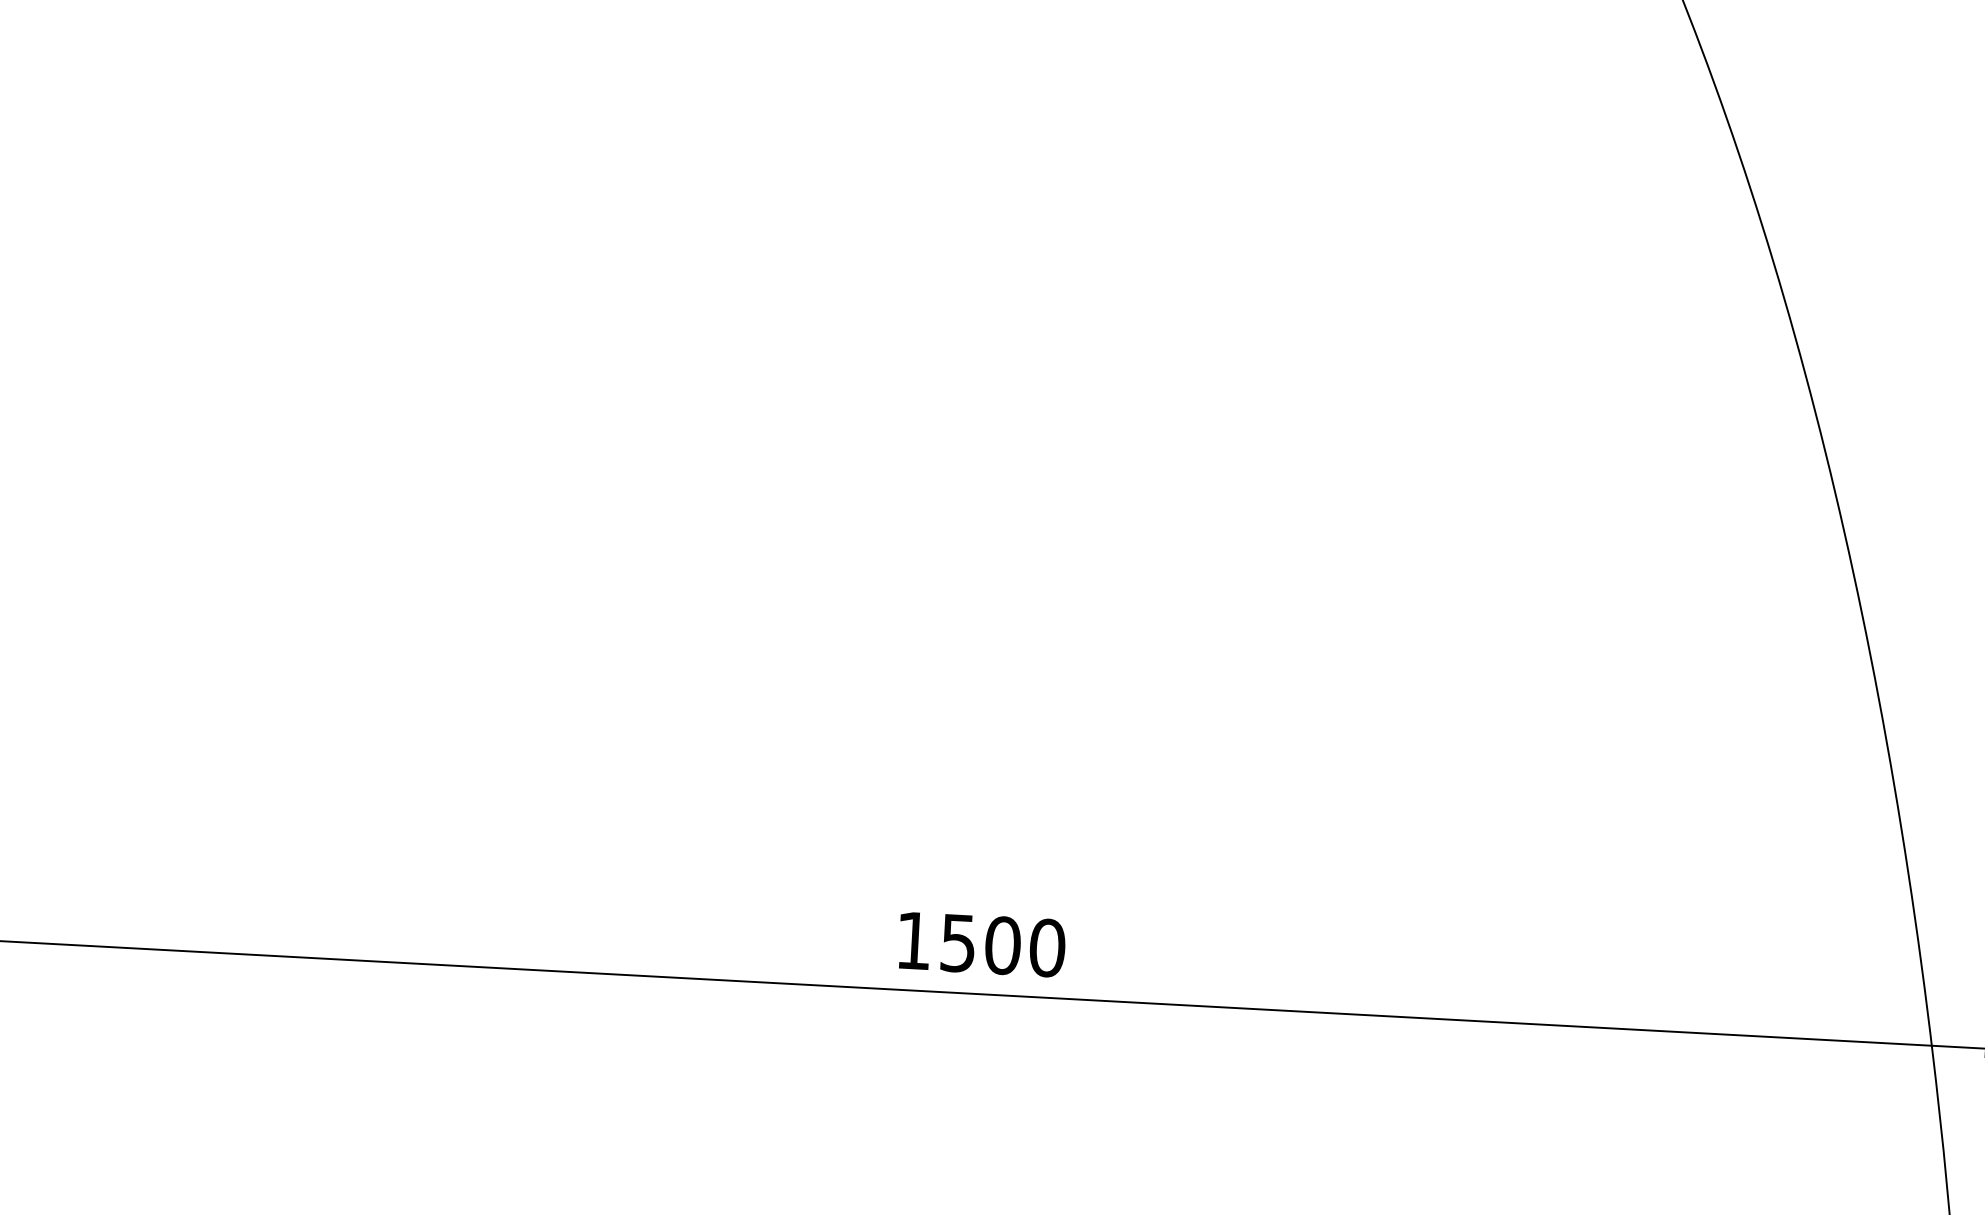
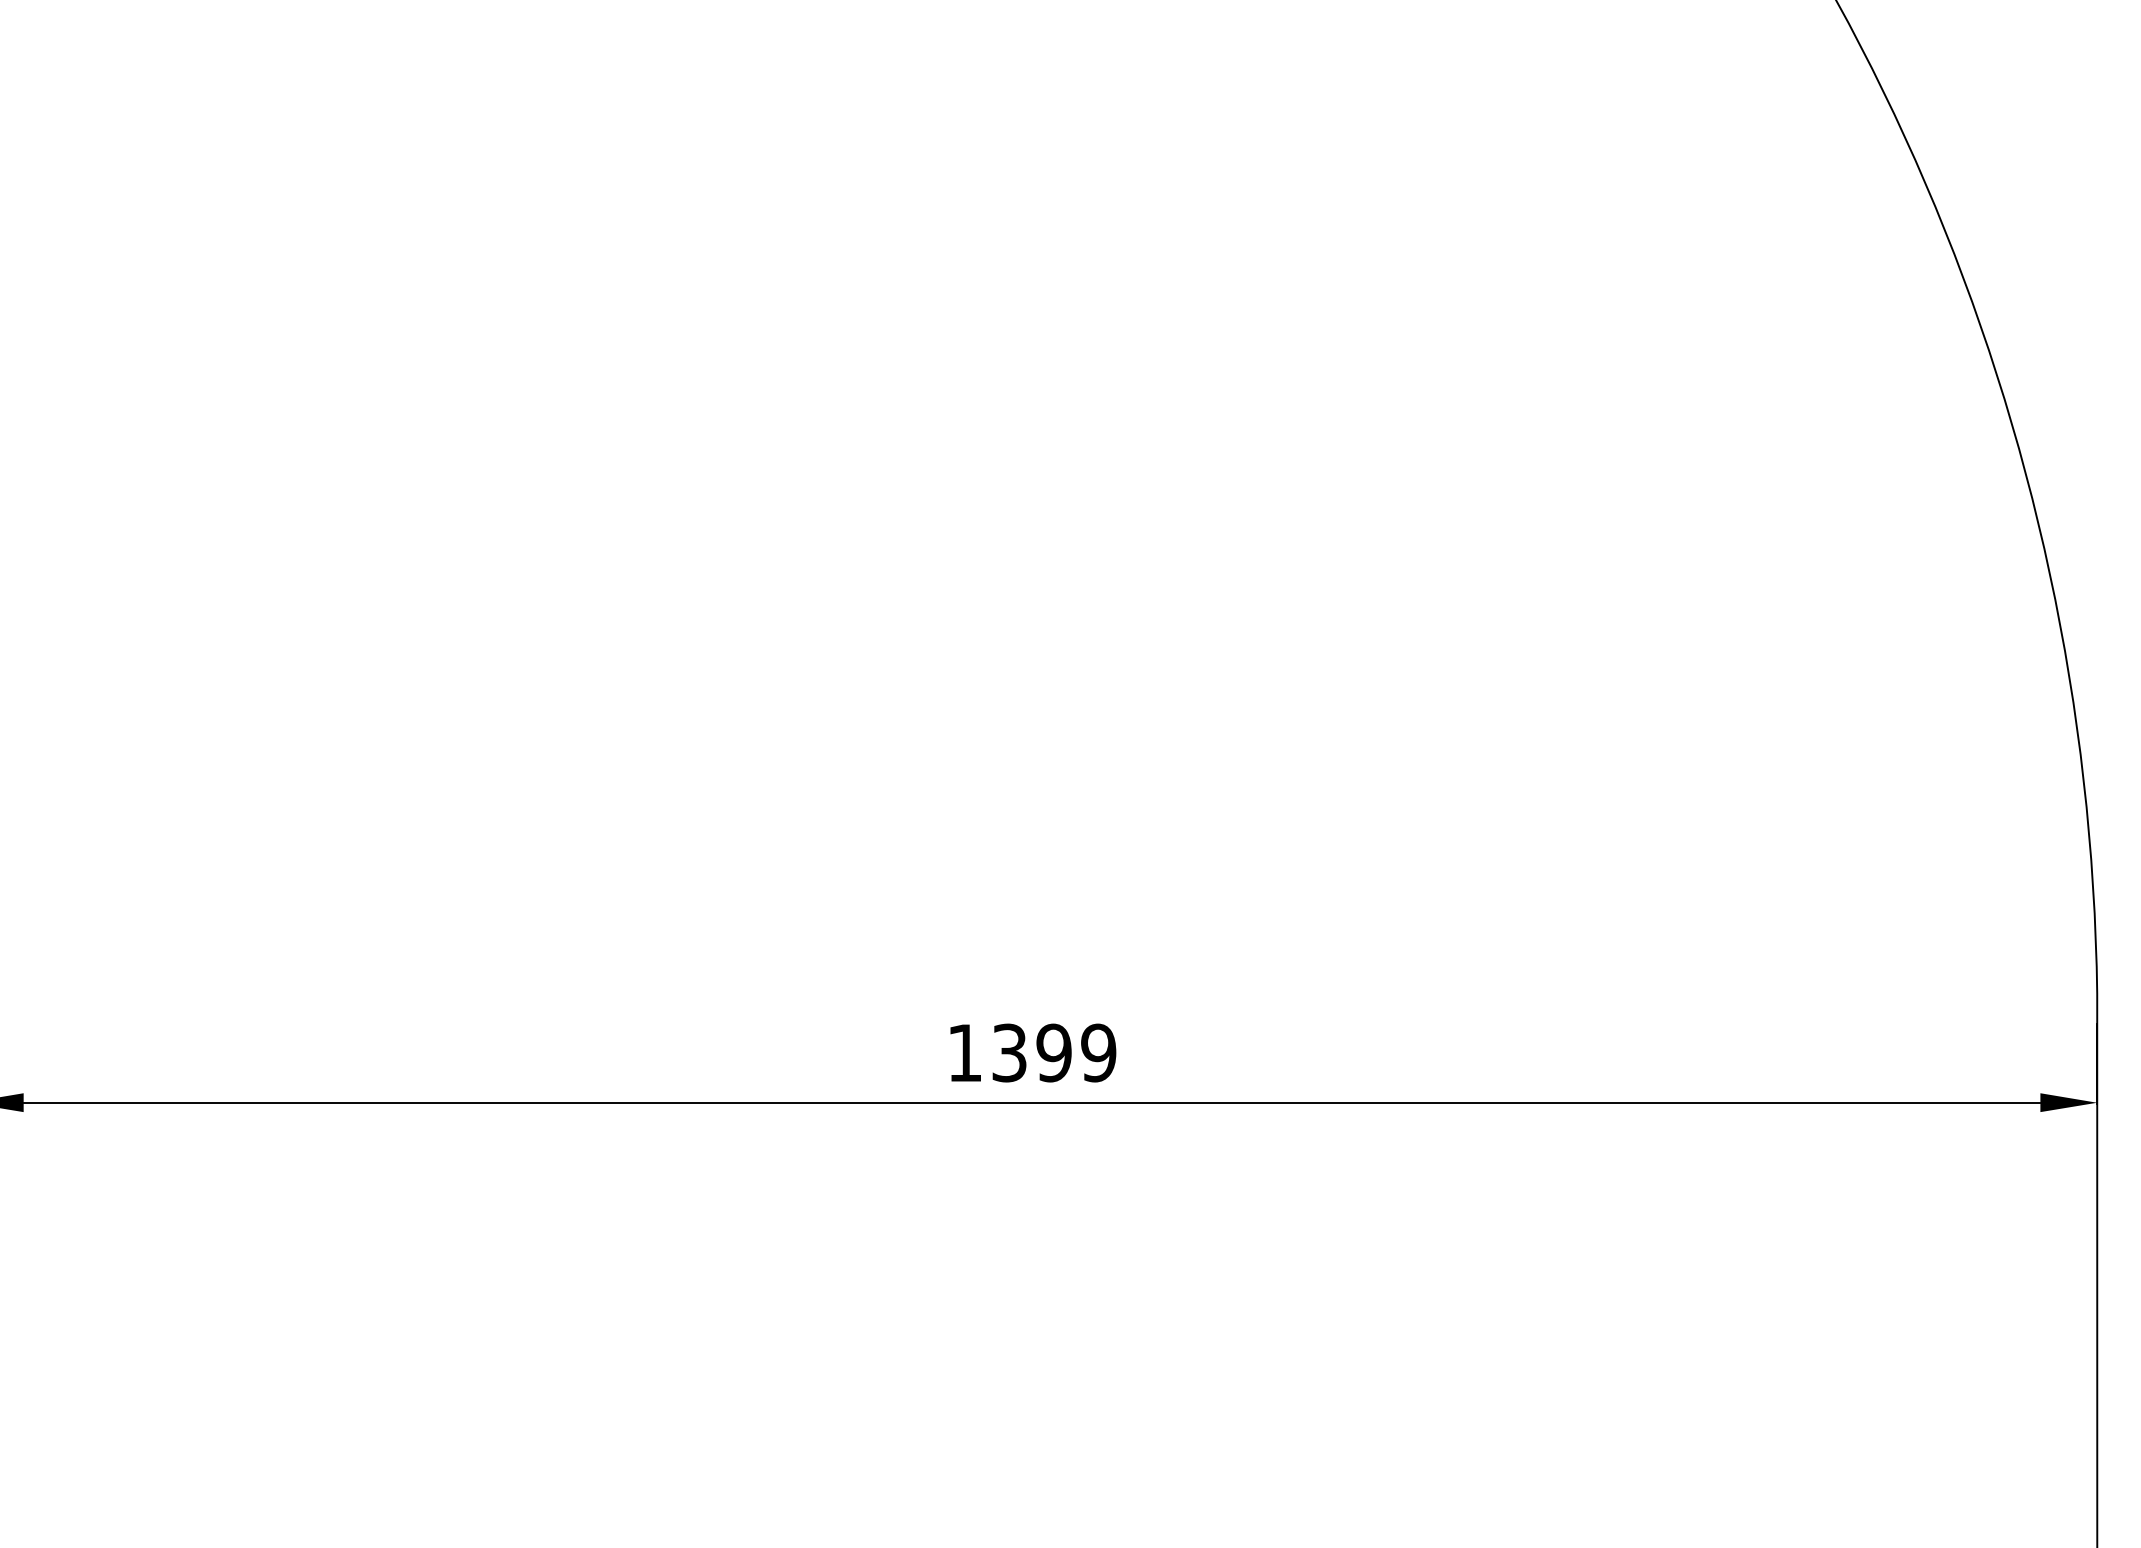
text: (1003, 945) -> (1054, 1052), 1500 -> 1399

